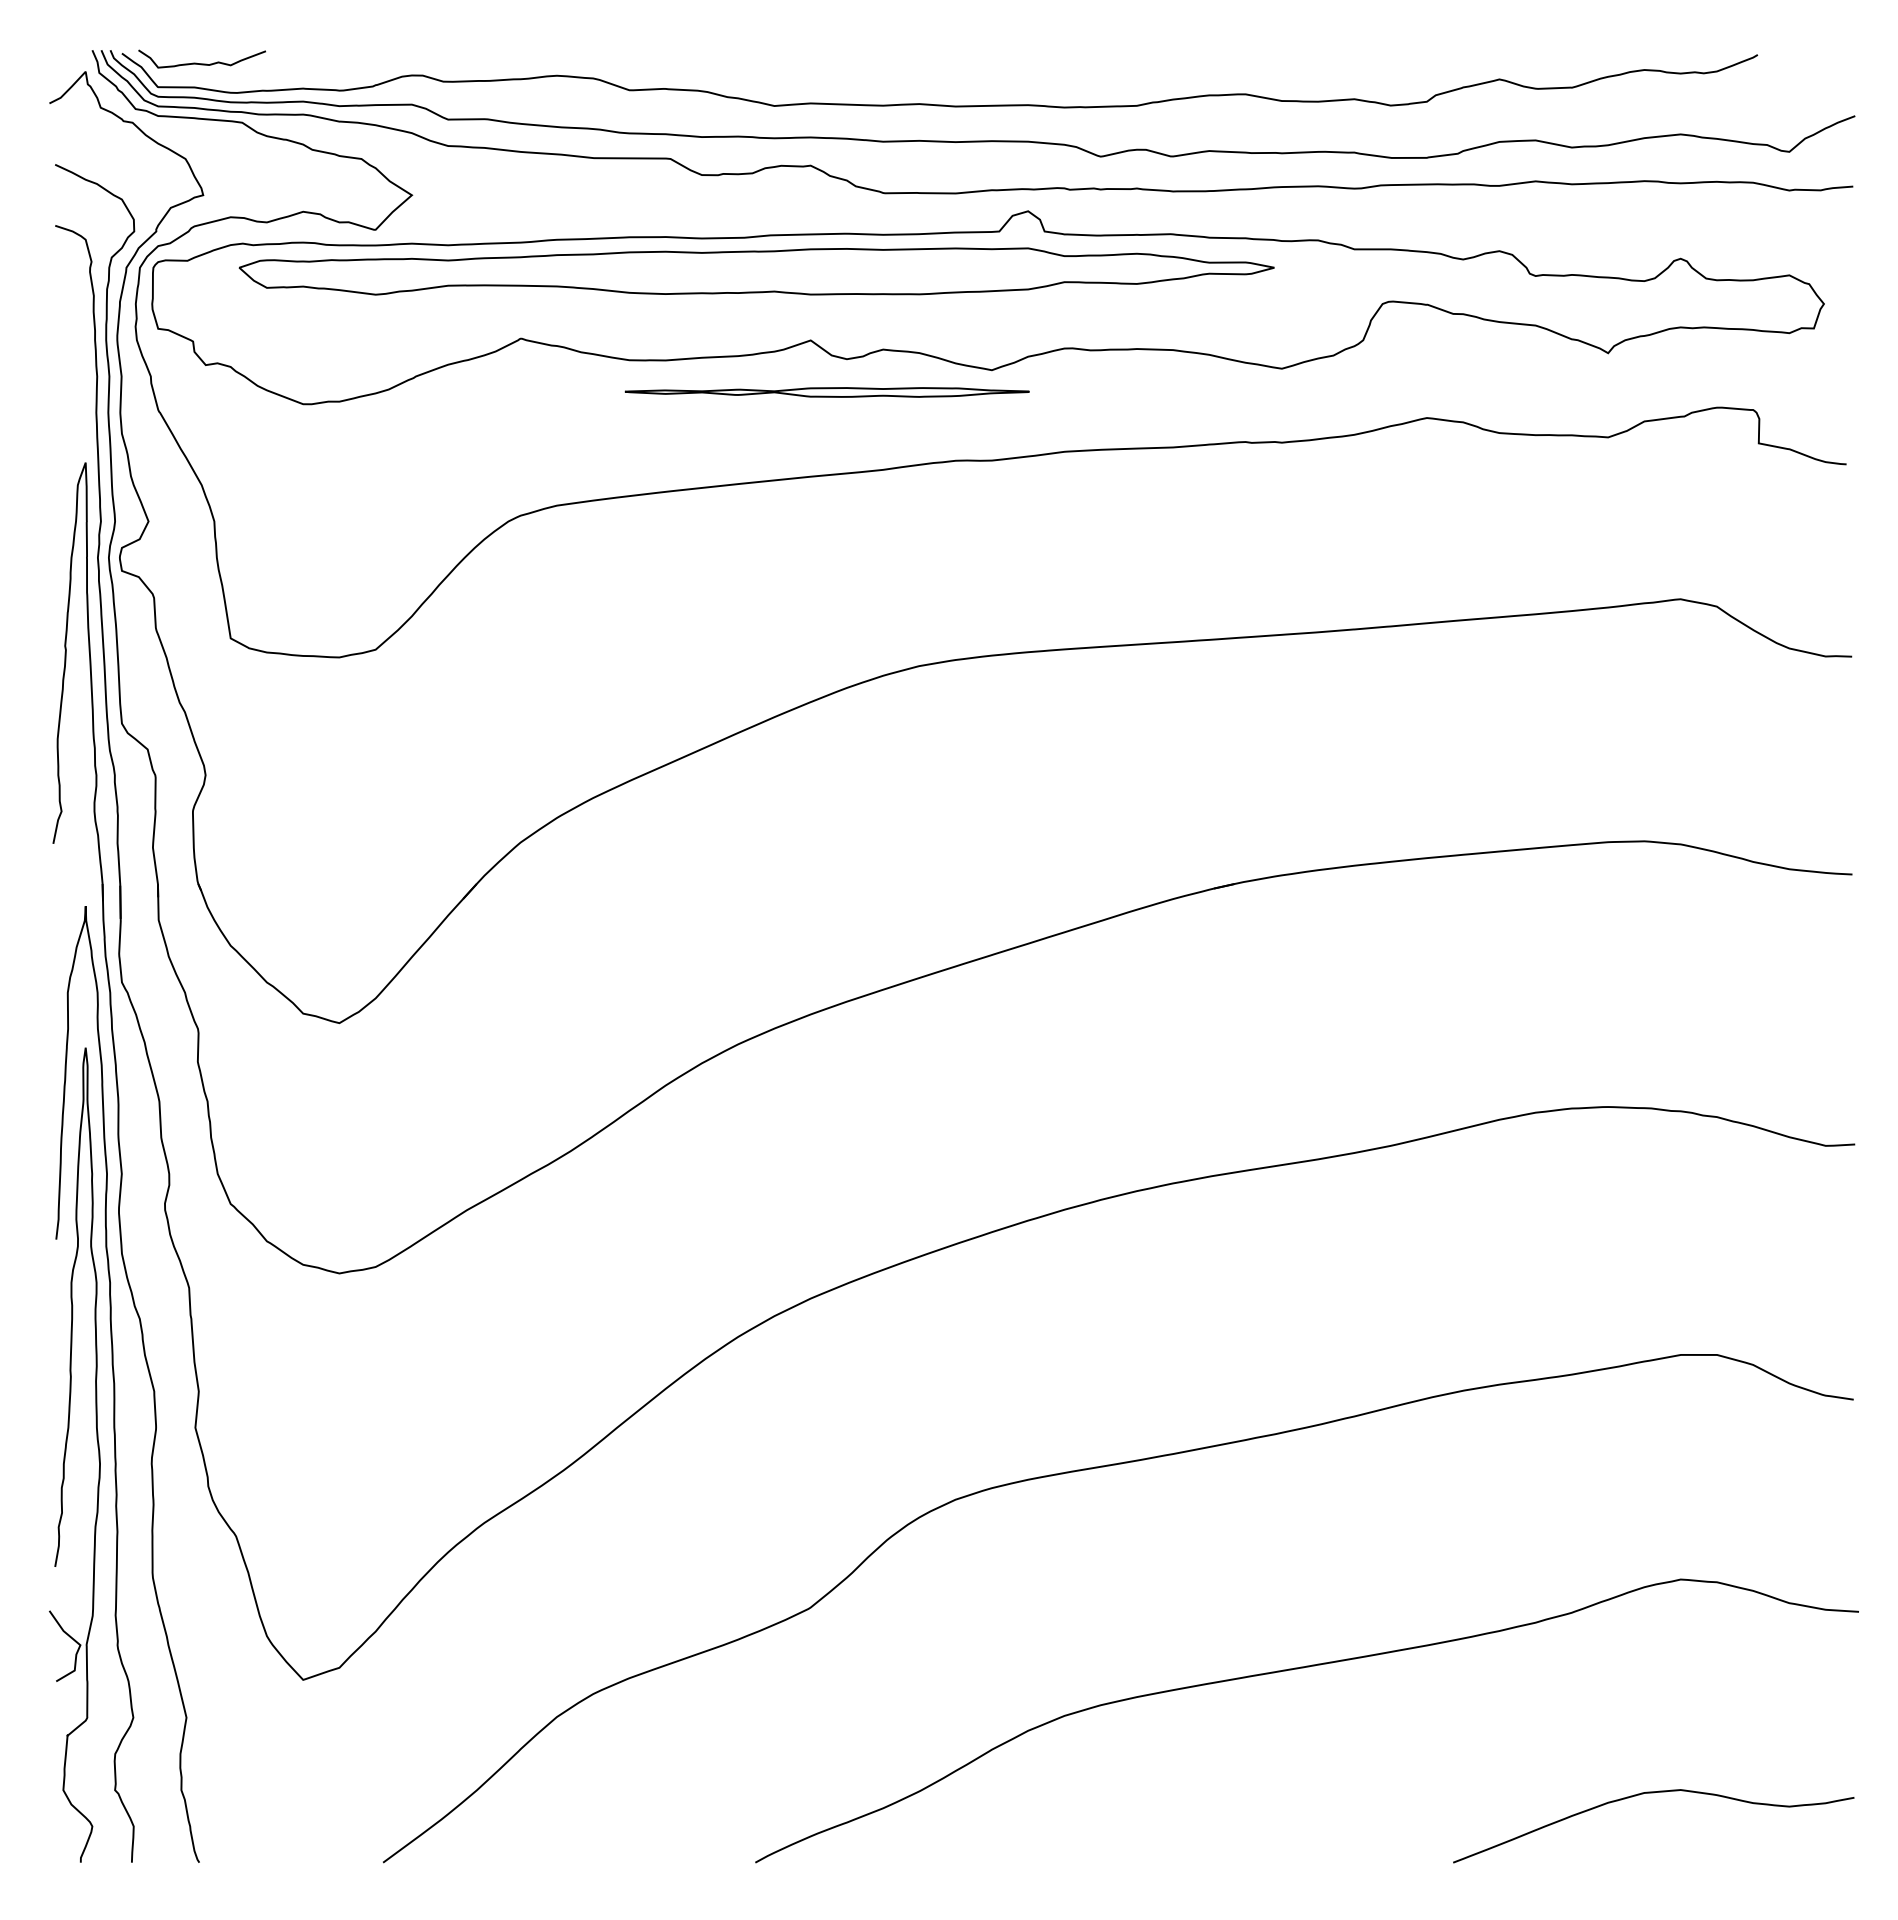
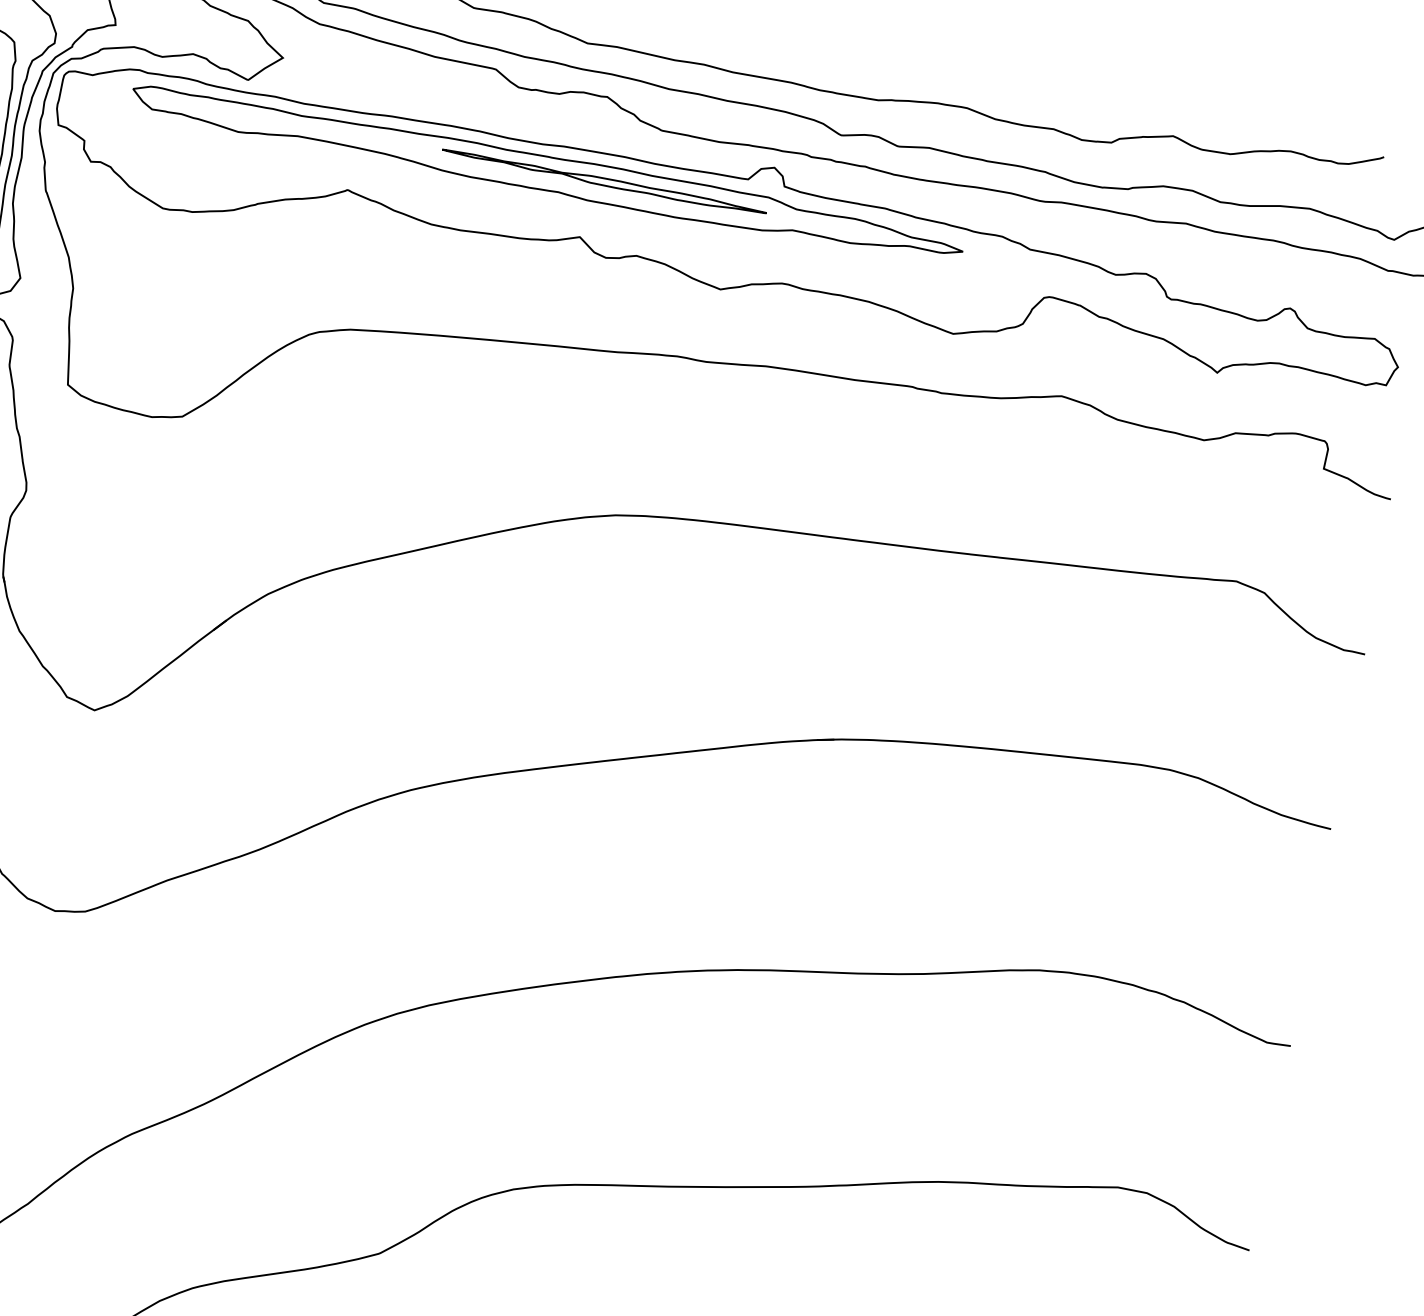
part: (826, 392) -> (603, 181), moved

